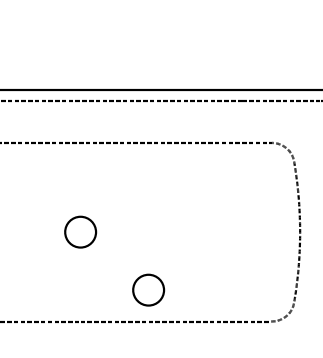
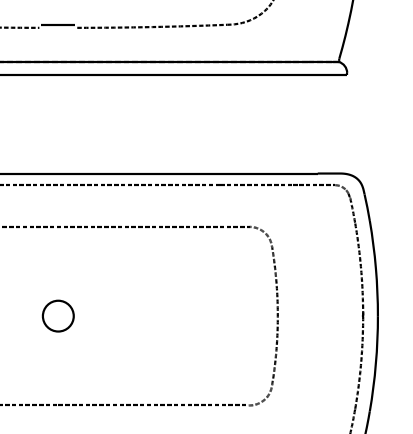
part: (147, 289) -> (125, 373), removed

